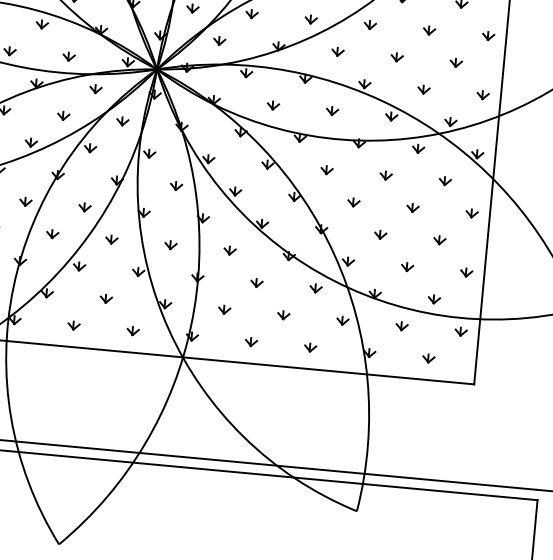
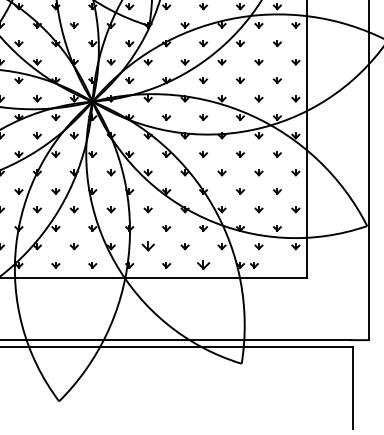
part: (223, 309) -> (147, 246), size x1.6
part: (310, 348) -> (203, 265), size x1.6
part: (428, 359) -> (254, 265), moved

